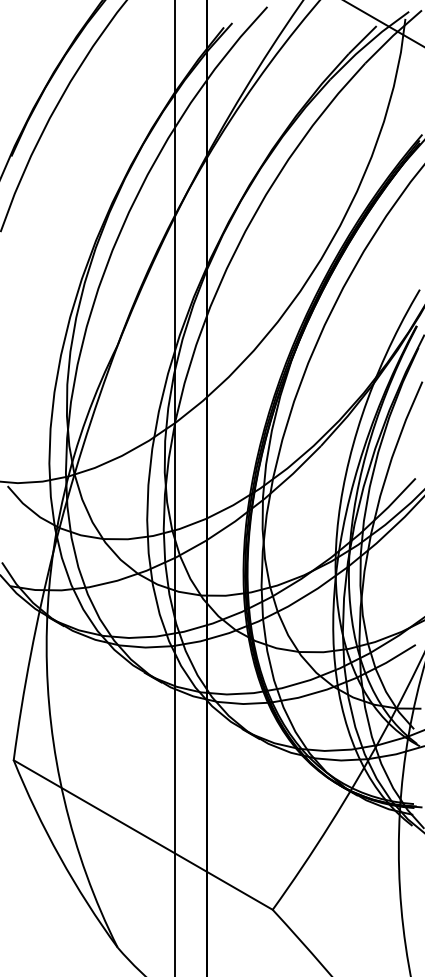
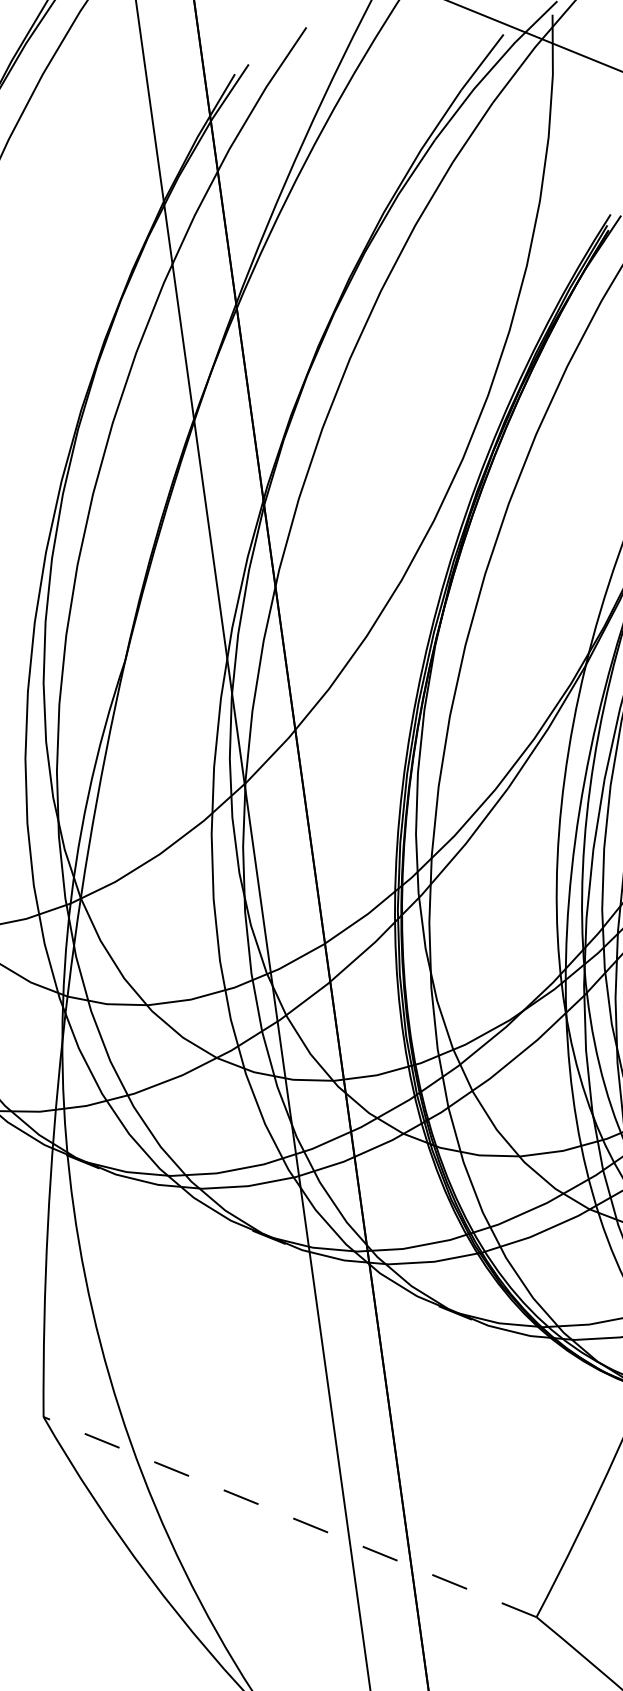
line: (143, 835) -> (290, 1517), solid -> dashed

